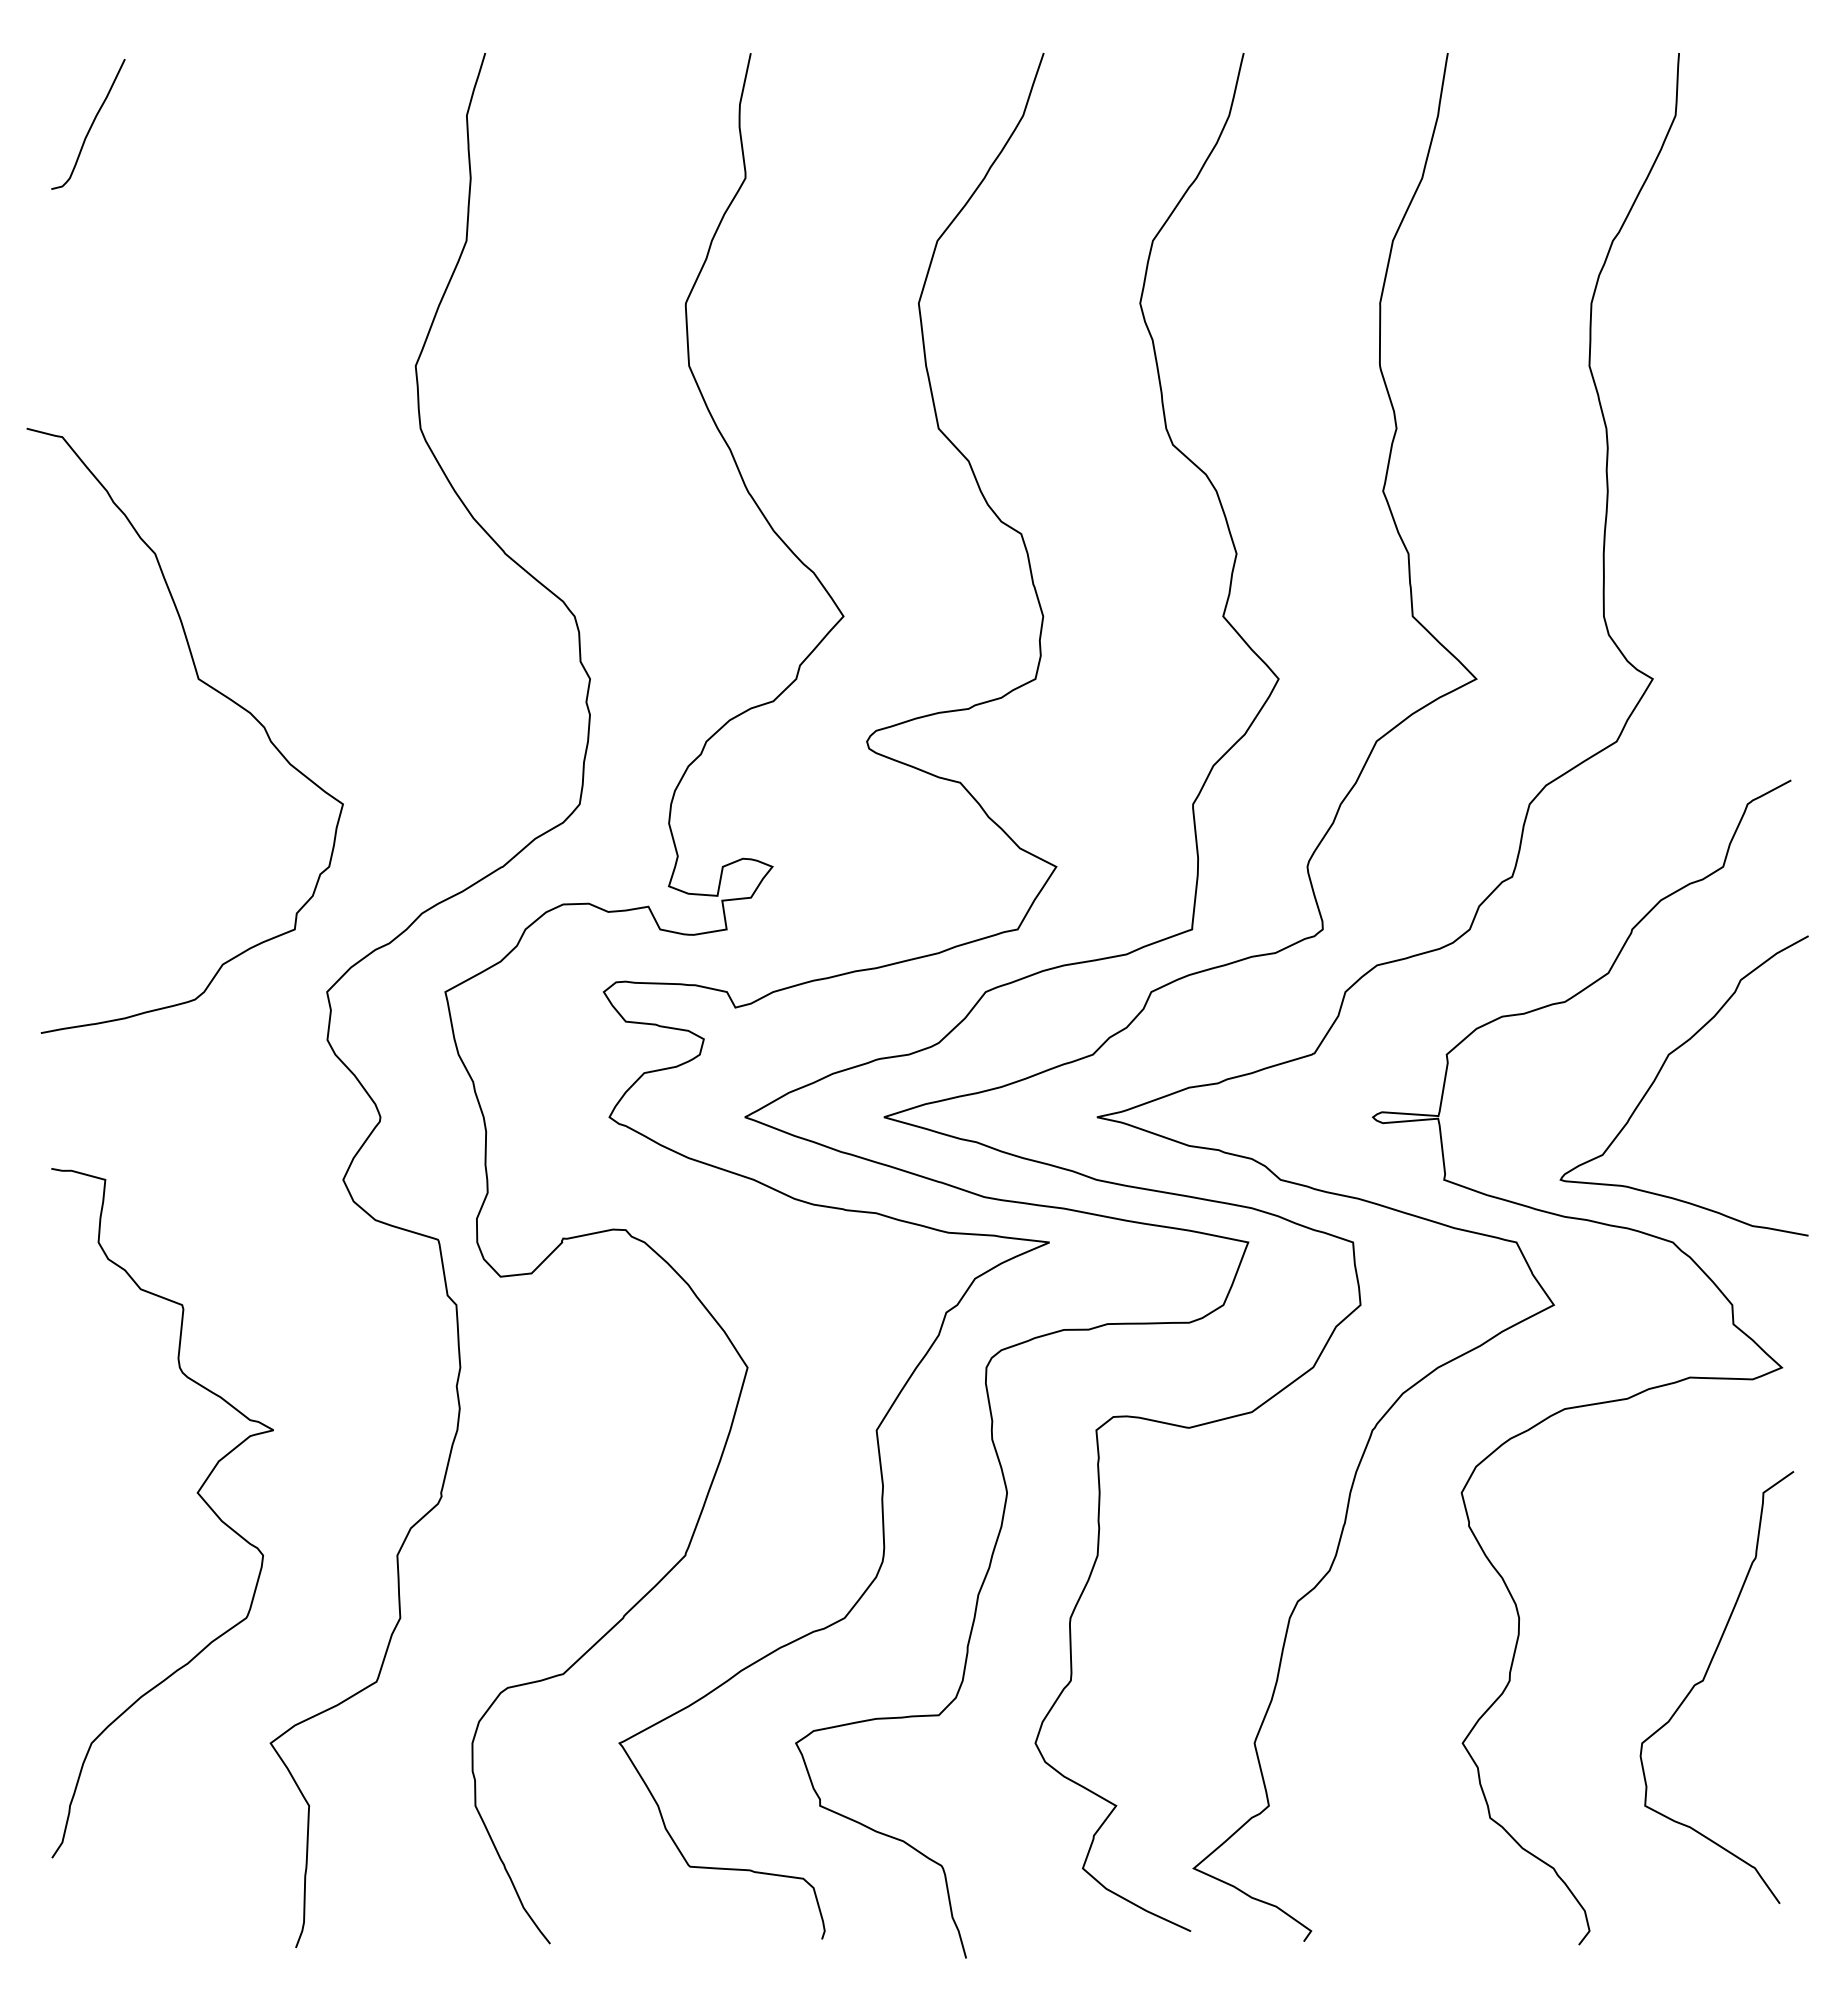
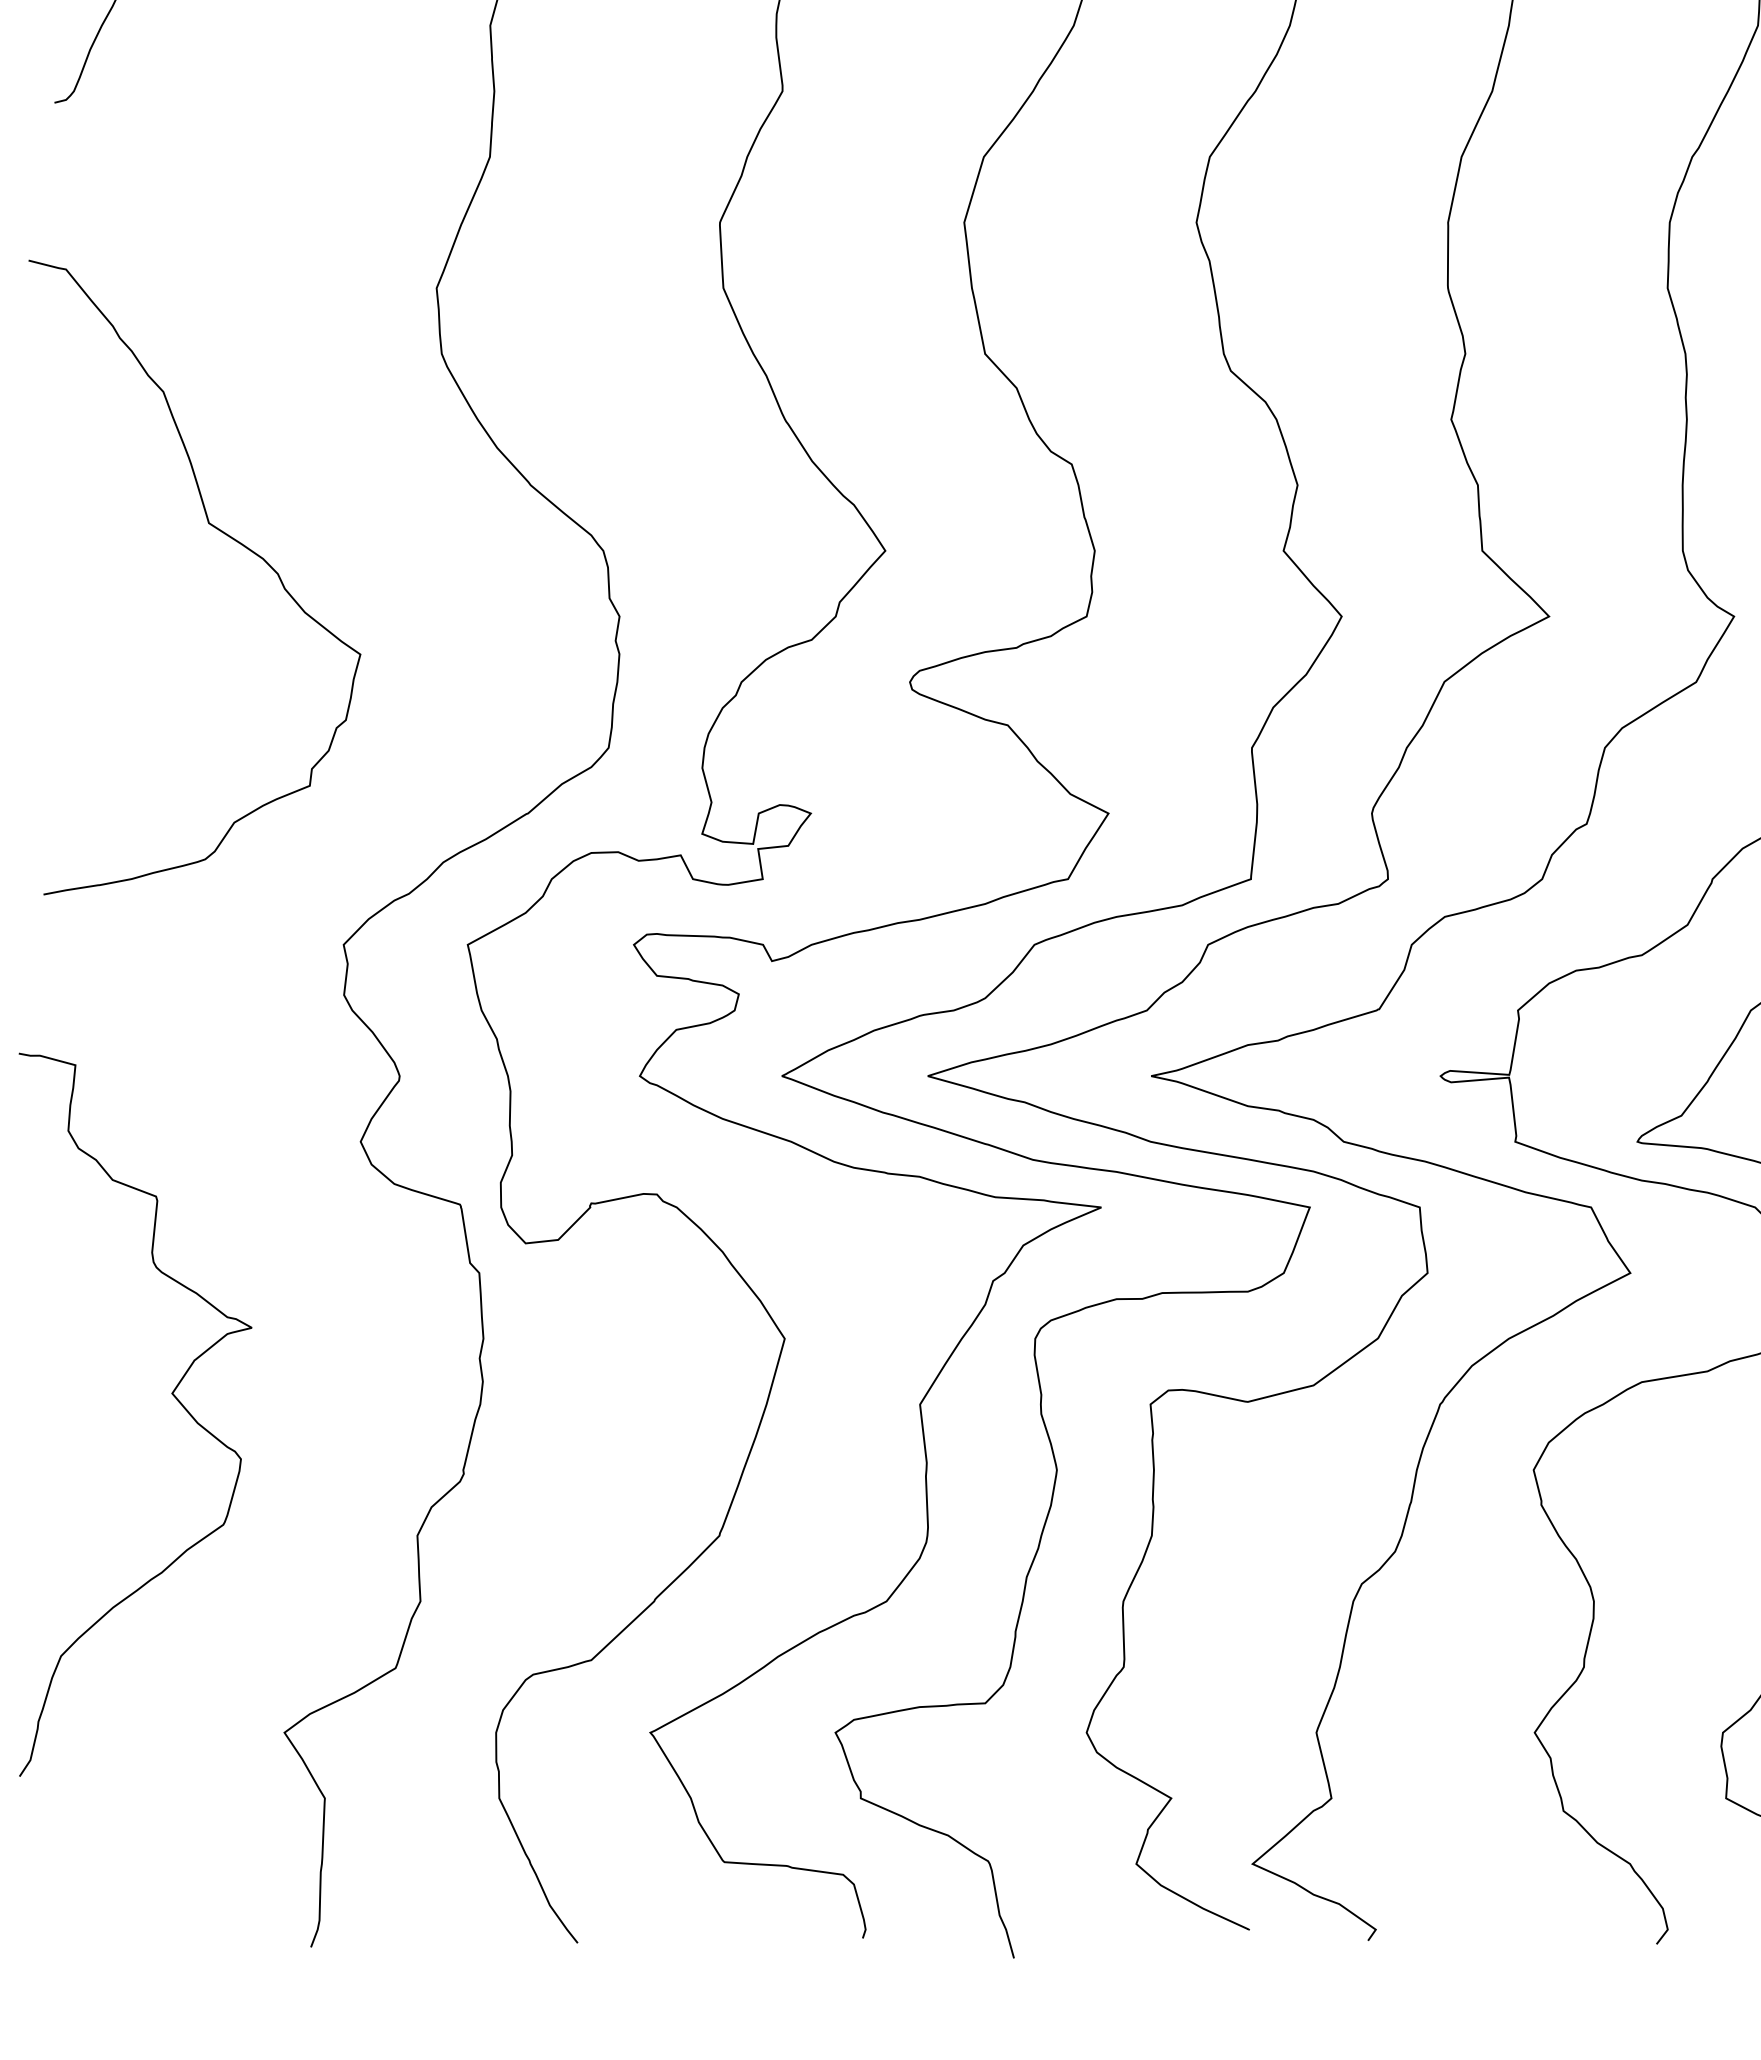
curve: (212, 689) -> (223, 534), moved
curve: (196, 1493) -> (171, 1394), moved

